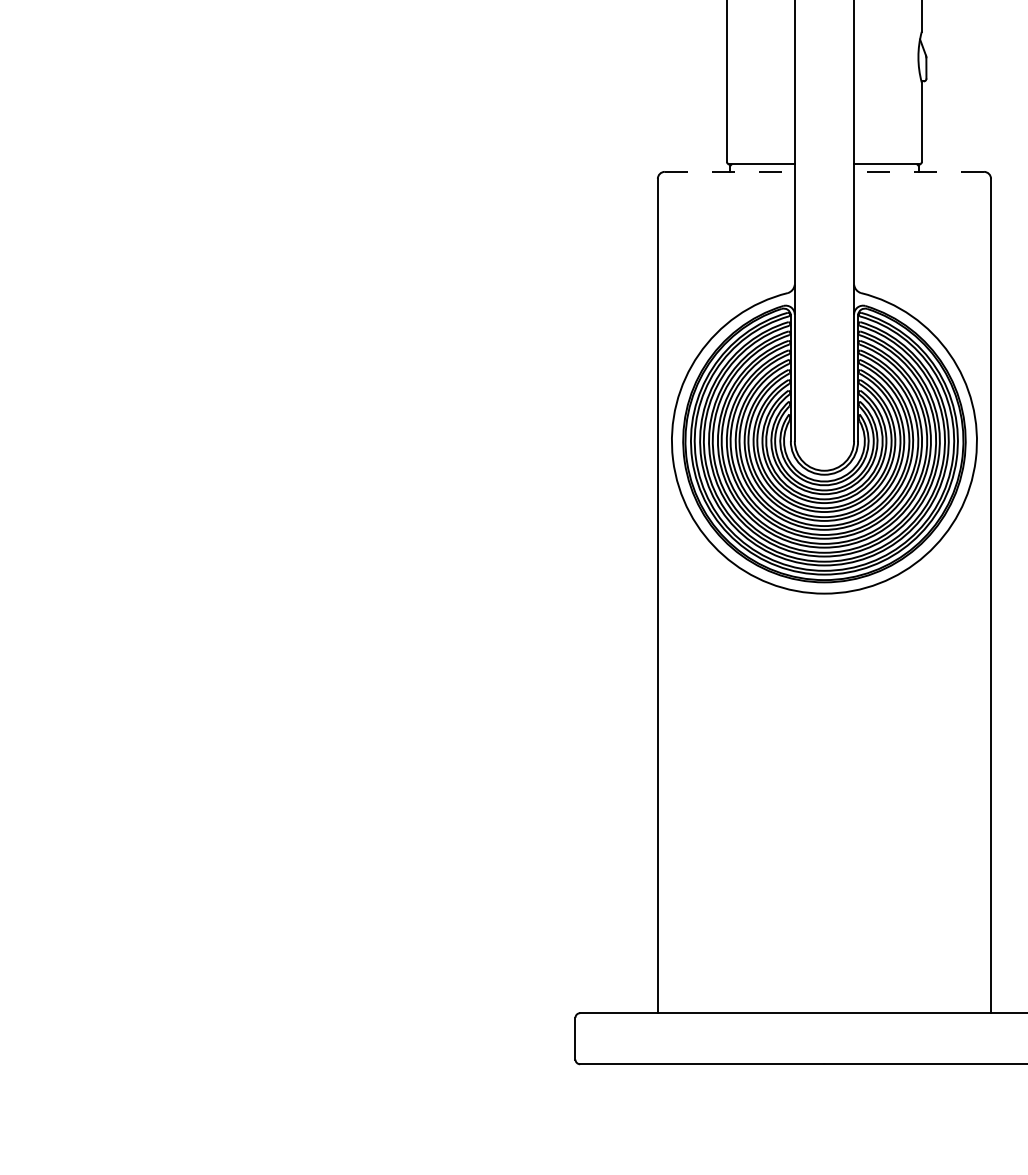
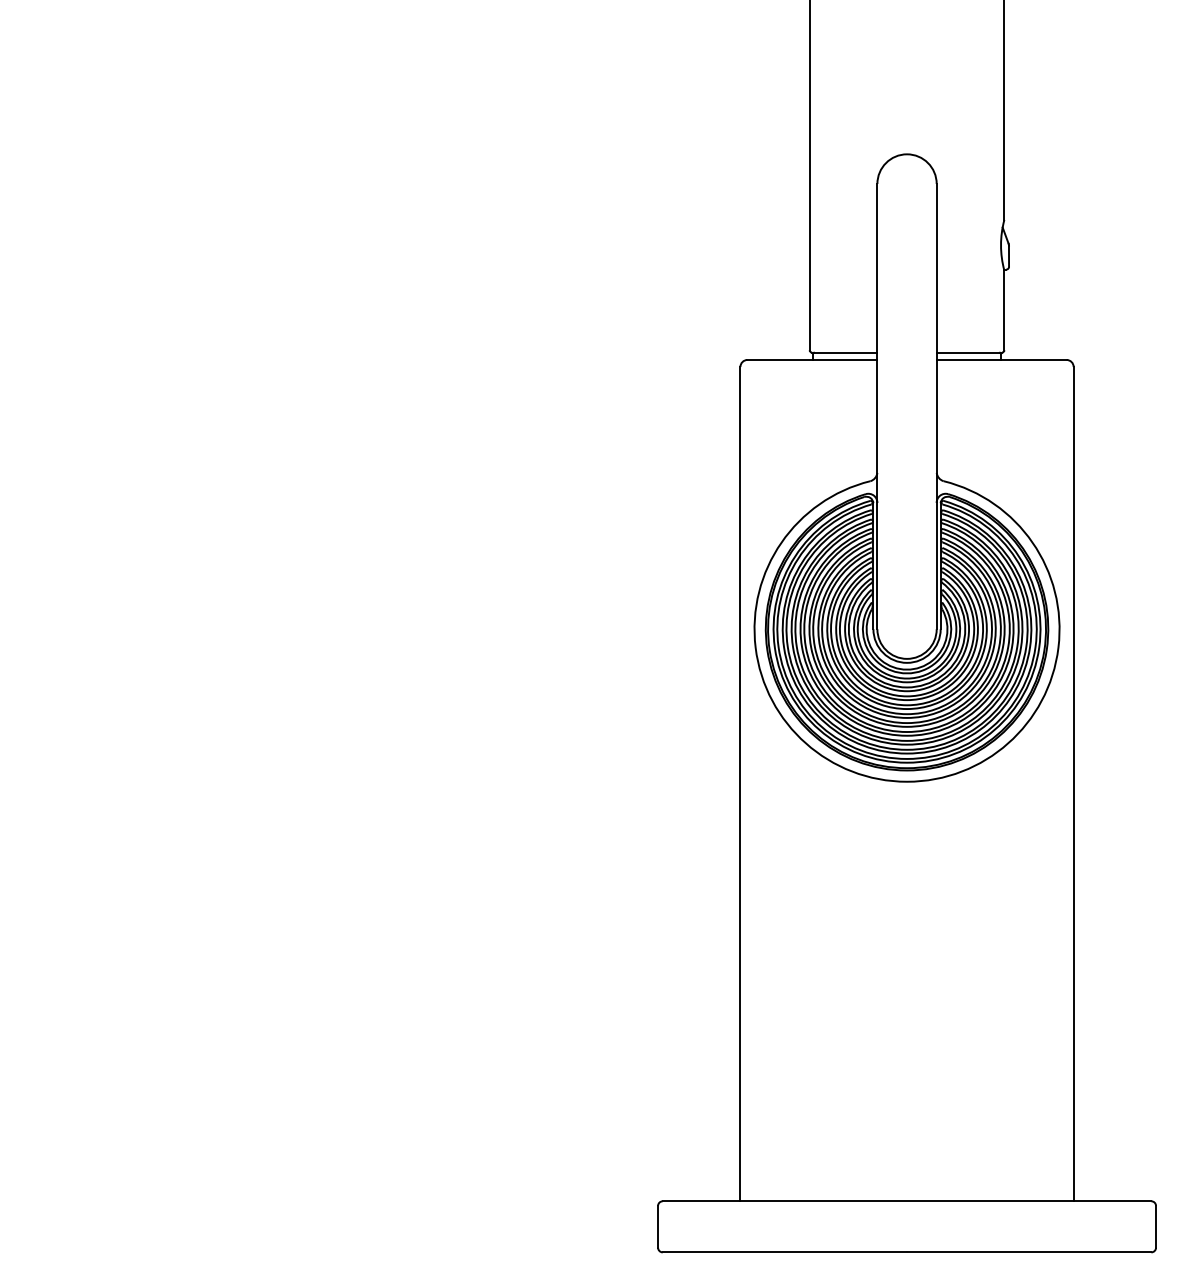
line: (729, 171) -> (812, 359), dashed -> solid
line: (918, 171) -> (1001, 359), dashed -> solid

